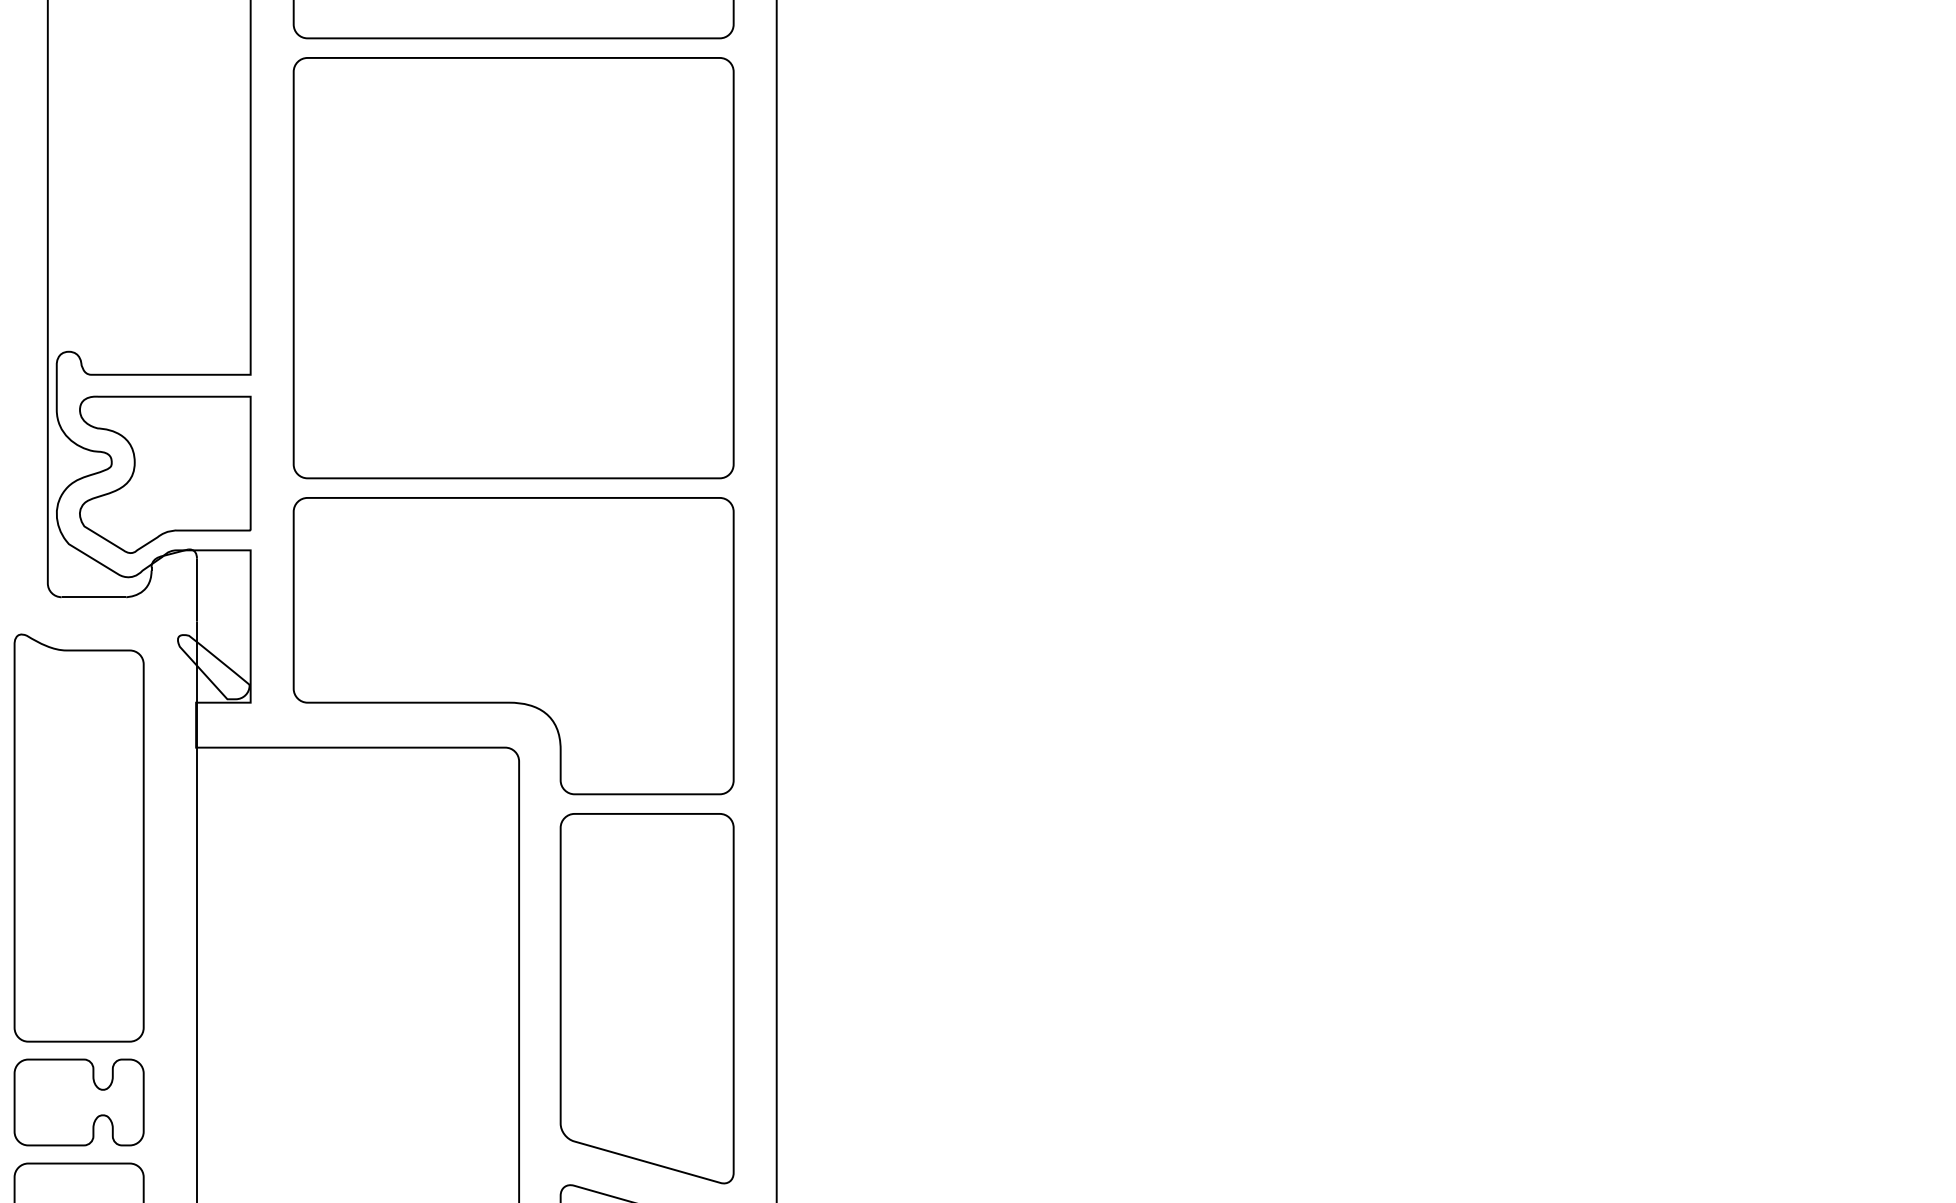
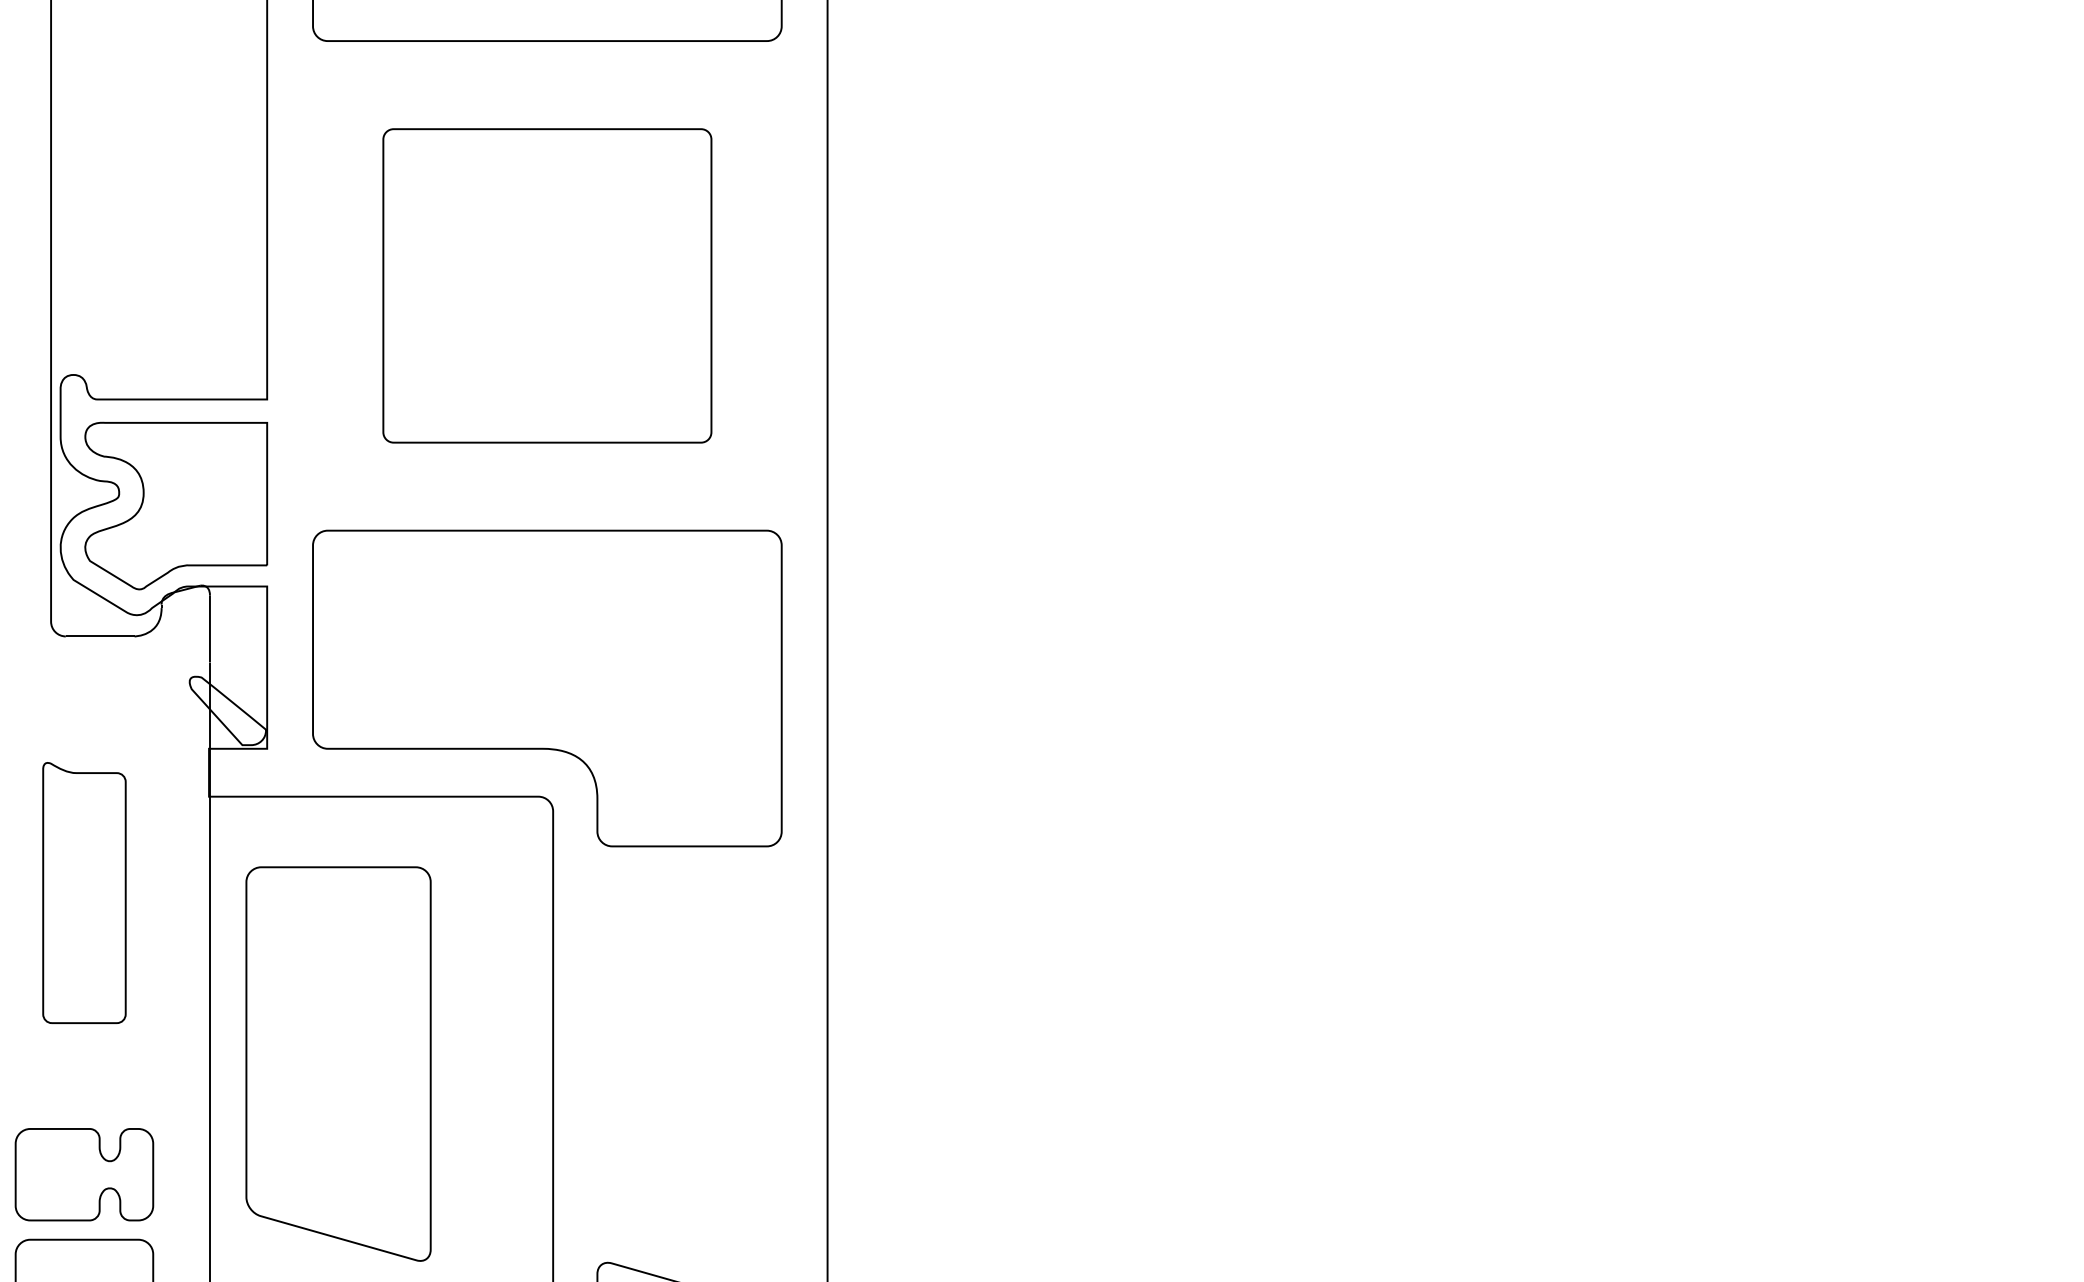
part: (513, 267) -> (547, 285), size x0.7
part: (79, 837) -> (84, 892), size x0.6
part: (647, 998) -> (338, 1063), moved

